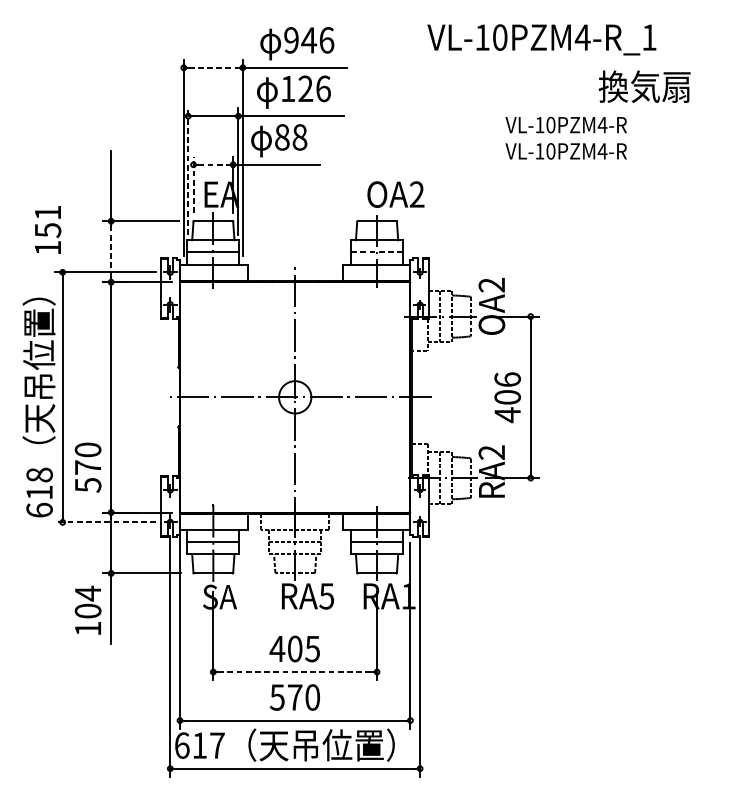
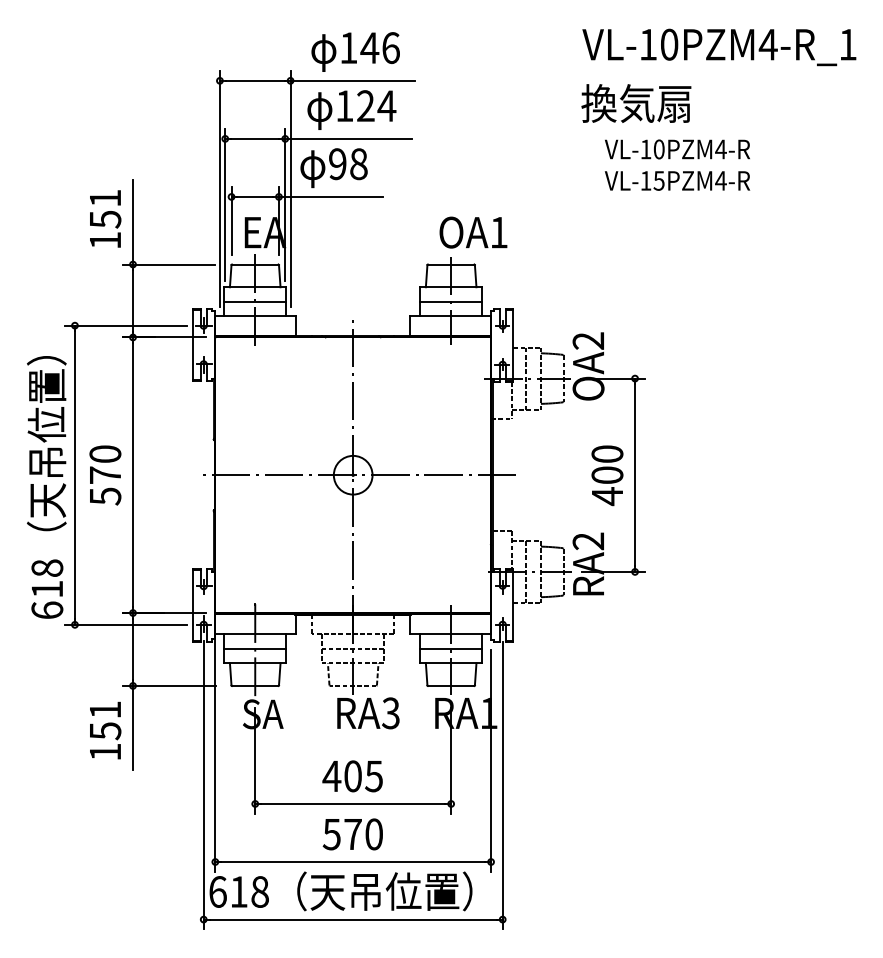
text: (541, 39) -> (719, 47), moved
text: (291, 40) -> (348, 48), 946 -> 146
line: (213, 67) -> (255, 80), dashed -> solid
text: (644, 86) -> (636, 103), moved
text: (323, 89) -> (386, 106), 126 -> 124
text: (282, 137) -> (337, 164), 88 -> 98
text: (550, 151) -> (658, 180), VL-10PZM4-R -> VL-15PZM4-R
line: (213, 164) -> (255, 196), dashed -> solid
line: (188, 171) -> (225, 205), dashed -> solid
line: (193, 185) -> (231, 221), dashed -> solid
text: (416, 194) -> (498, 232), OA2 -> OA1
text: (48, 229) -> (105, 218), moved
line: (111, 252) -> (133, 301), dashed -> solid
line: (377, 252) -> (451, 301), dashed -> solid
text: (507, 379) -> (607, 453), 406 -> 400
text: (88, 467) -> (105, 475), moved
line: (105, 522) -> (126, 624), dashed -> solid
text: (327, 595) -> (391, 712), RA5 -> RA3
text: (88, 602) -> (105, 720), 104 -> 151
line: (295, 671) -> (353, 803), dashed -> solid
text: (216, 745) -> (259, 891), 617 -> 618

